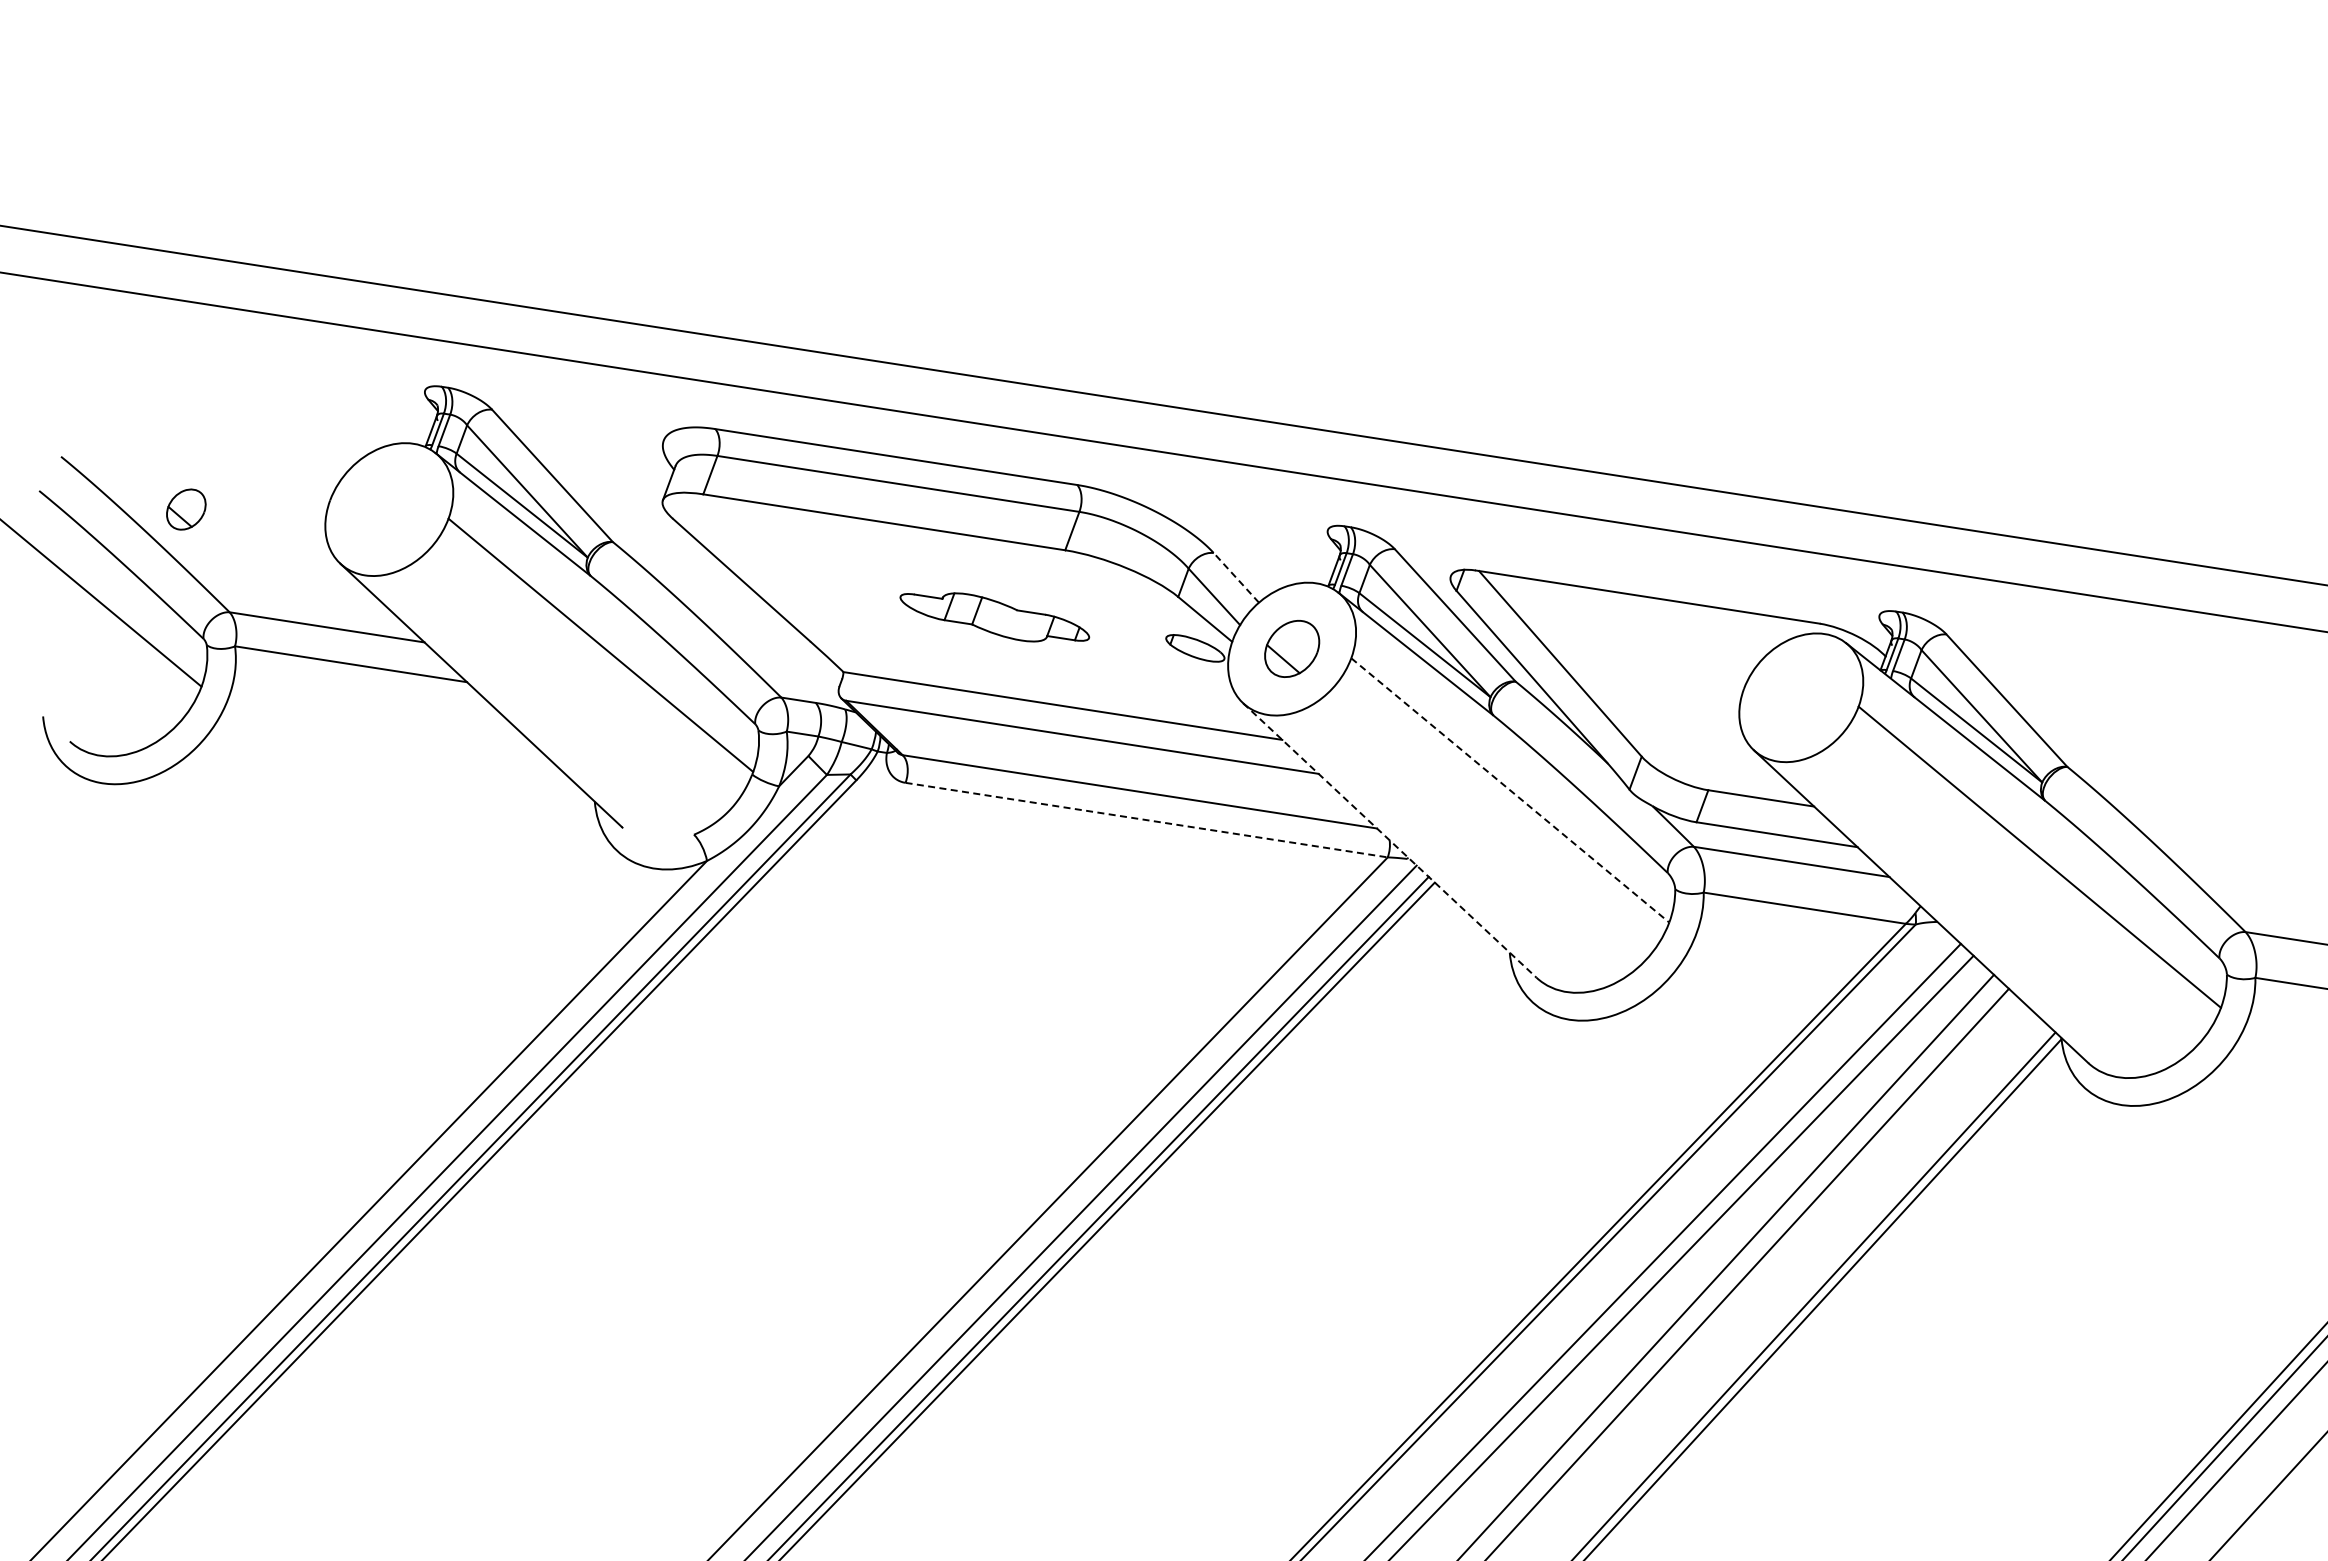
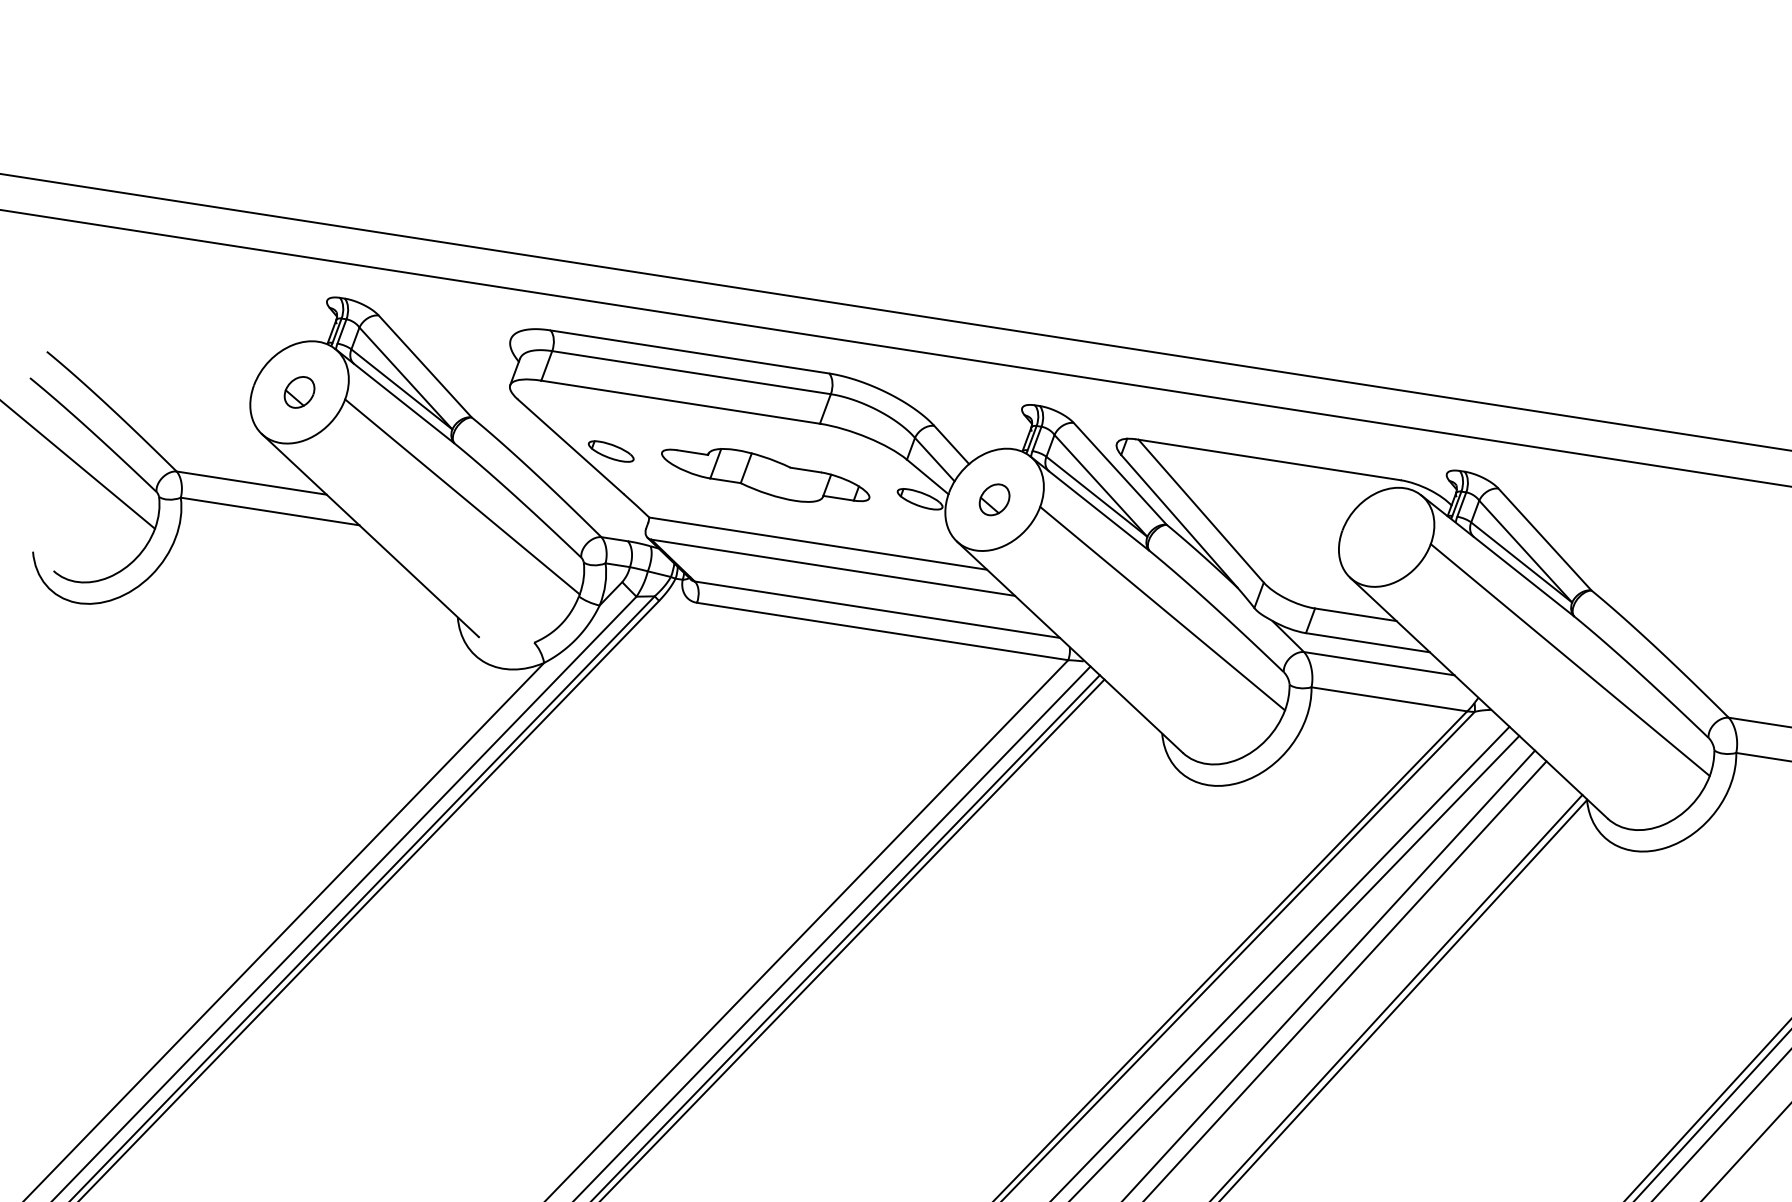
part: (186, 509) -> (299, 392), moved
line: (1236, 577) -> (951, 444), dashed -> solid
part: (794, 586) -> (611, 451), added
part: (994, 617) -> (765, 475), size x1.43
part: (1291, 649) -> (994, 500), size x0.71
line: (1510, 790) -> (1162, 608), dashed -> solid
line: (1146, 820) -> (882, 631), dashed -> solid
line: (1389, 840) -> (1069, 647), dashed -> solid

